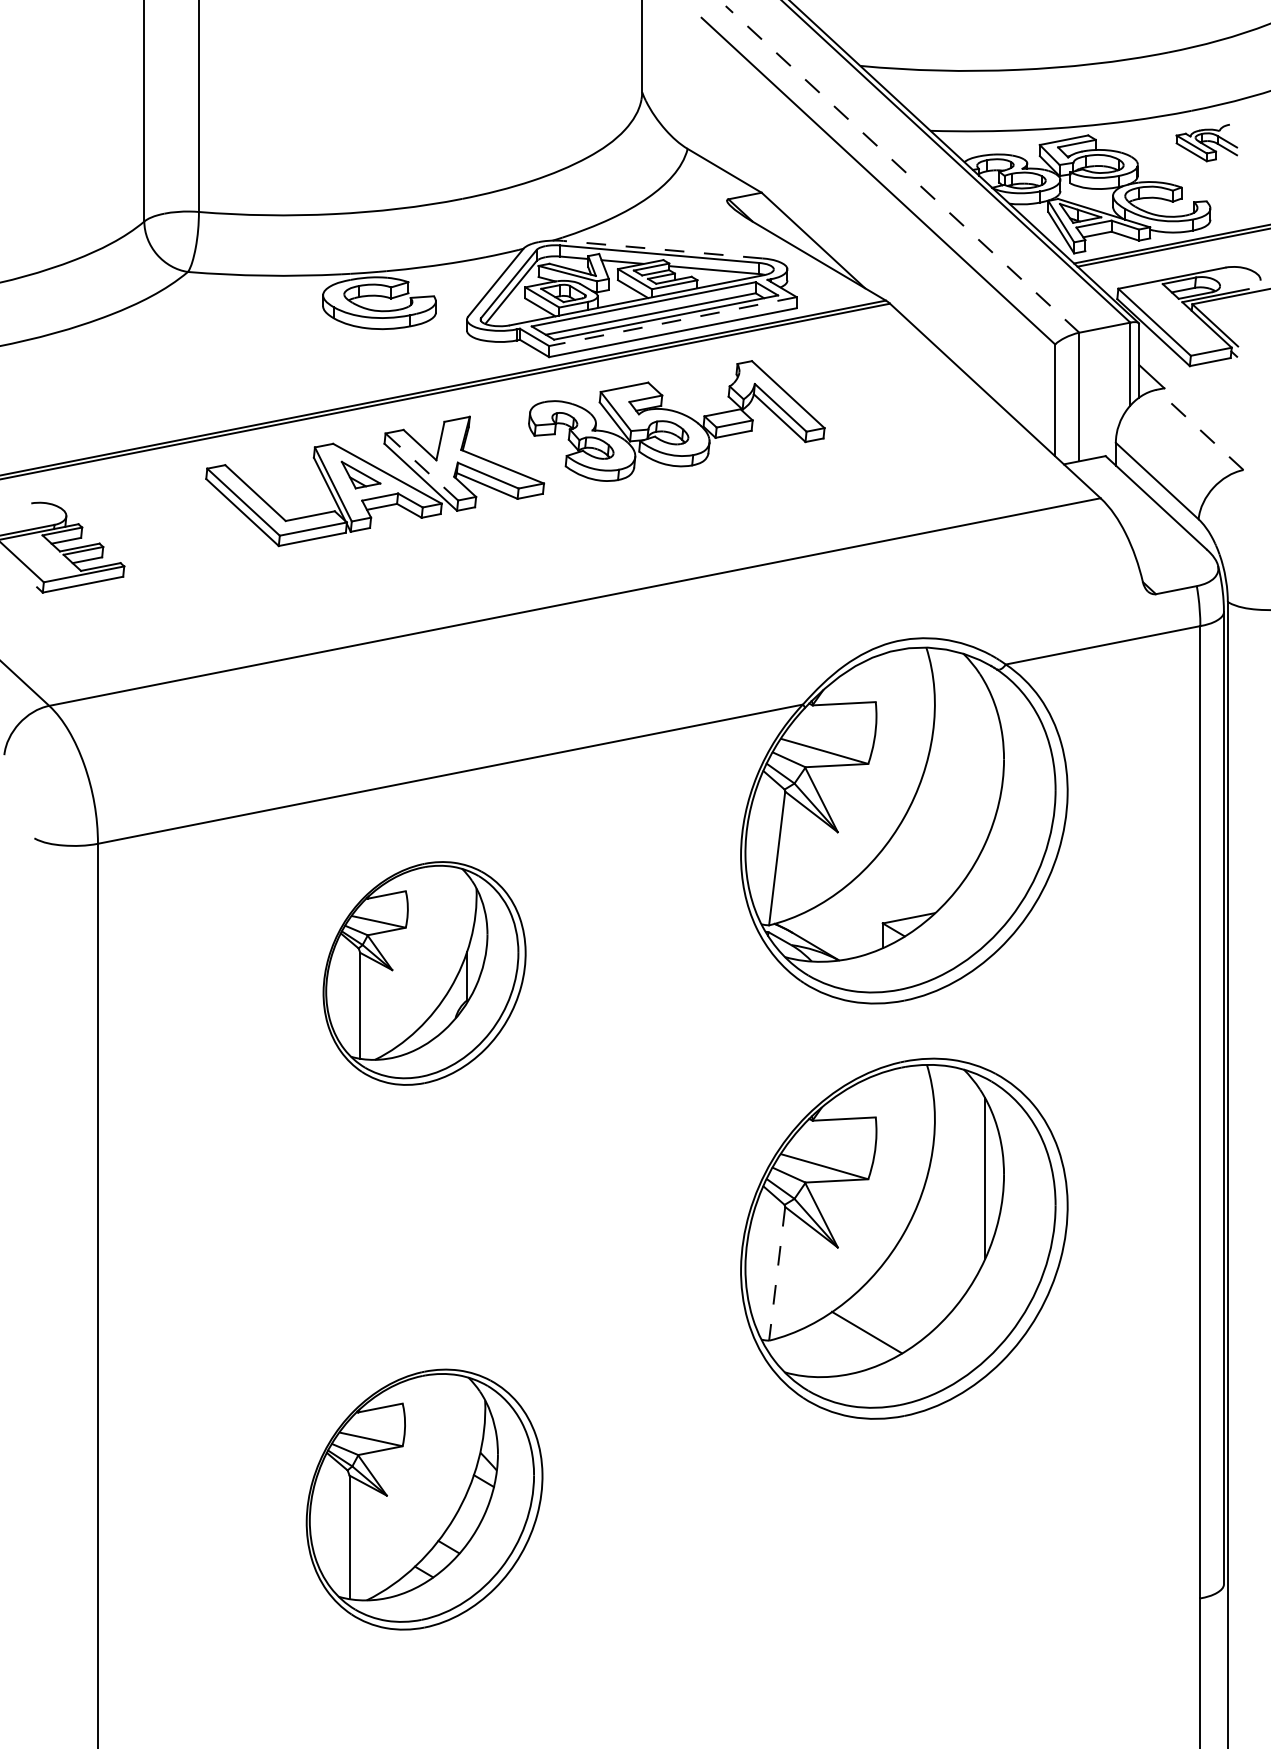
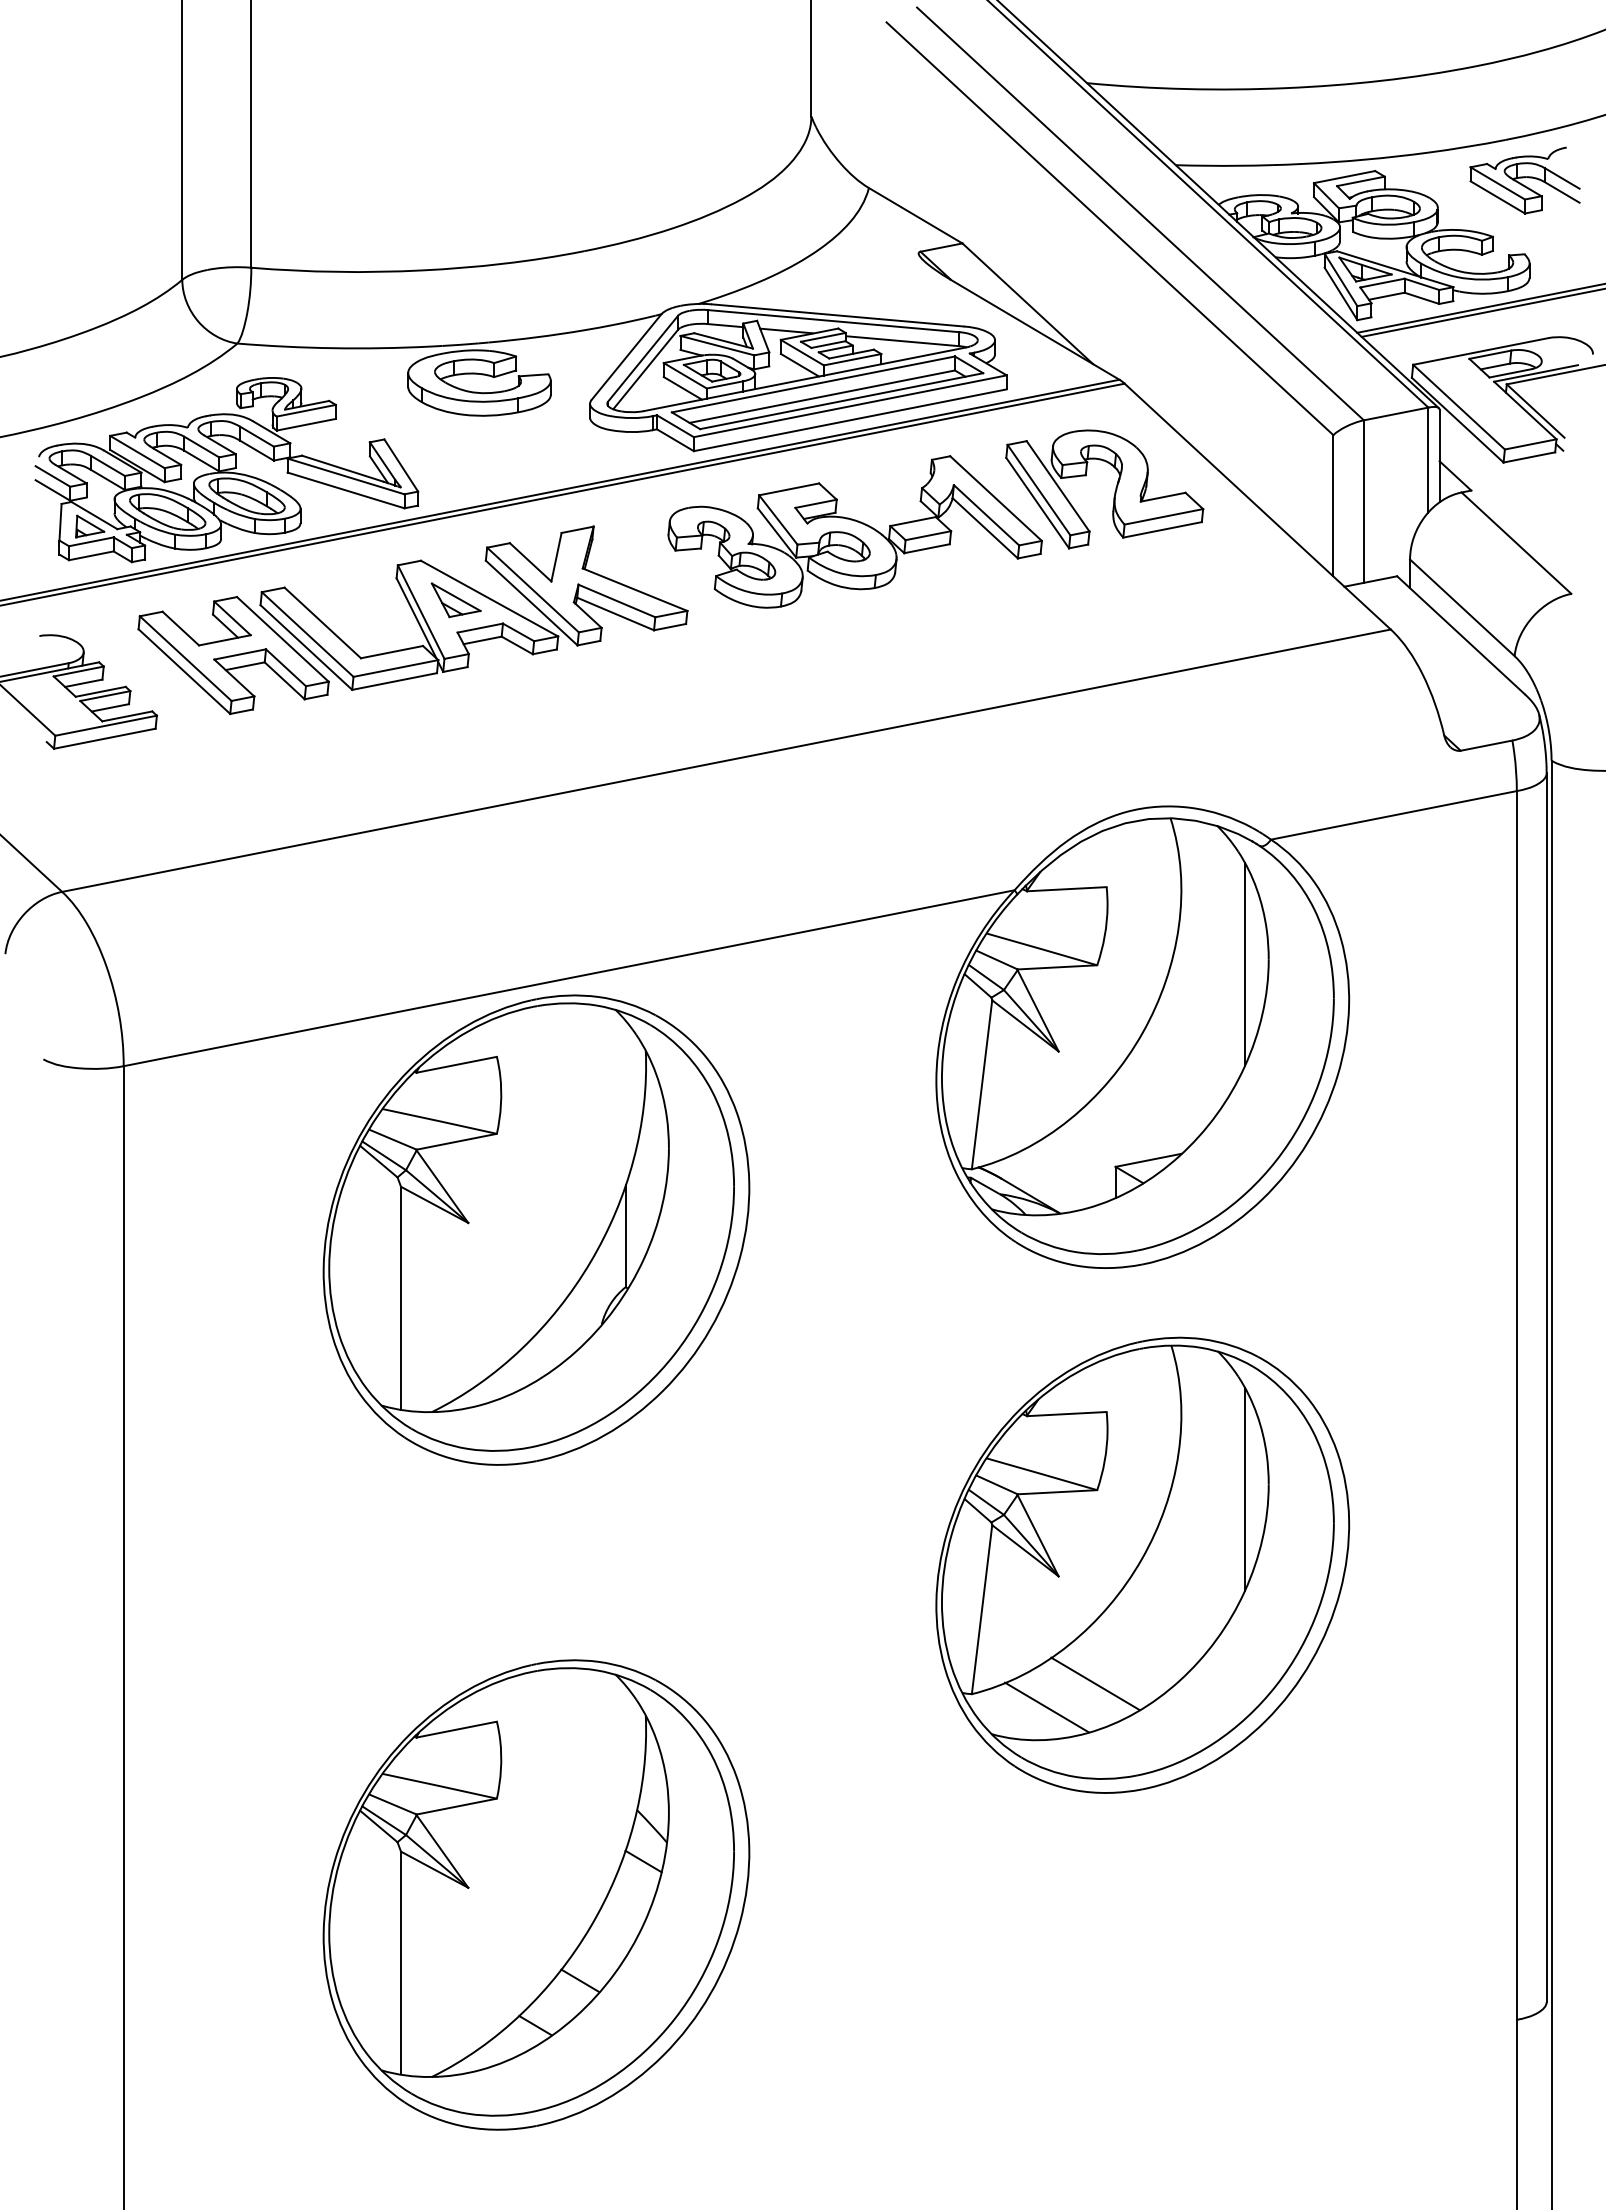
part: (1206, 142) -> (1524, 180), size x1.43
line: (902, 169) -> (1140, 213), dashed -> solid
line: (662, 249) -> (837, 315), dashed -> solid
line: (672, 321) -> (849, 406), dashed -> solid
part: (179, 372) -> (226, 470), added
part: (881, 389) -> (1114, 491), added
line: (1200, 430) -> (1516, 543), dashed -> solid
line: (421, 466) -> (532, 589), dashed -> solid
part: (184, 518) -> (233, 655), added
line: (984, 763) -> (1244, 964), added
part: (424, 973) -> (536, 1229), size x1.67
line: (776, 1274) -> (981, 1610), dashed -> solid
line: (828, 1351) -> (1046, 1707), added
part: (424, 1499) -> (536, 1894), size x1.43

